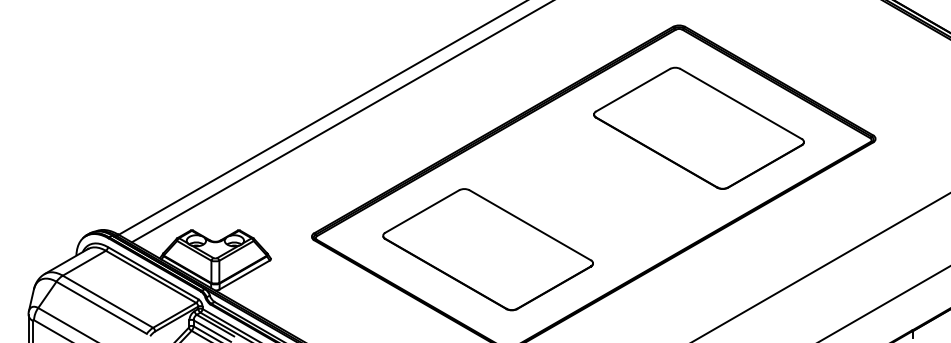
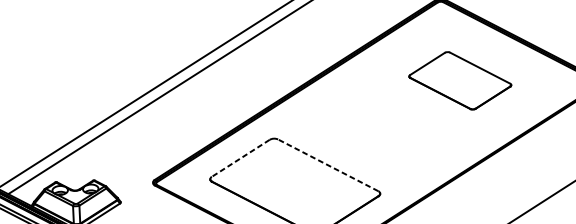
part: (698, 127) -> (459, 80), size x0.6
line: (422, 211) -> (240, 158), solid -> dashed
line: (529, 225) -> (327, 165), solid -> dashed

